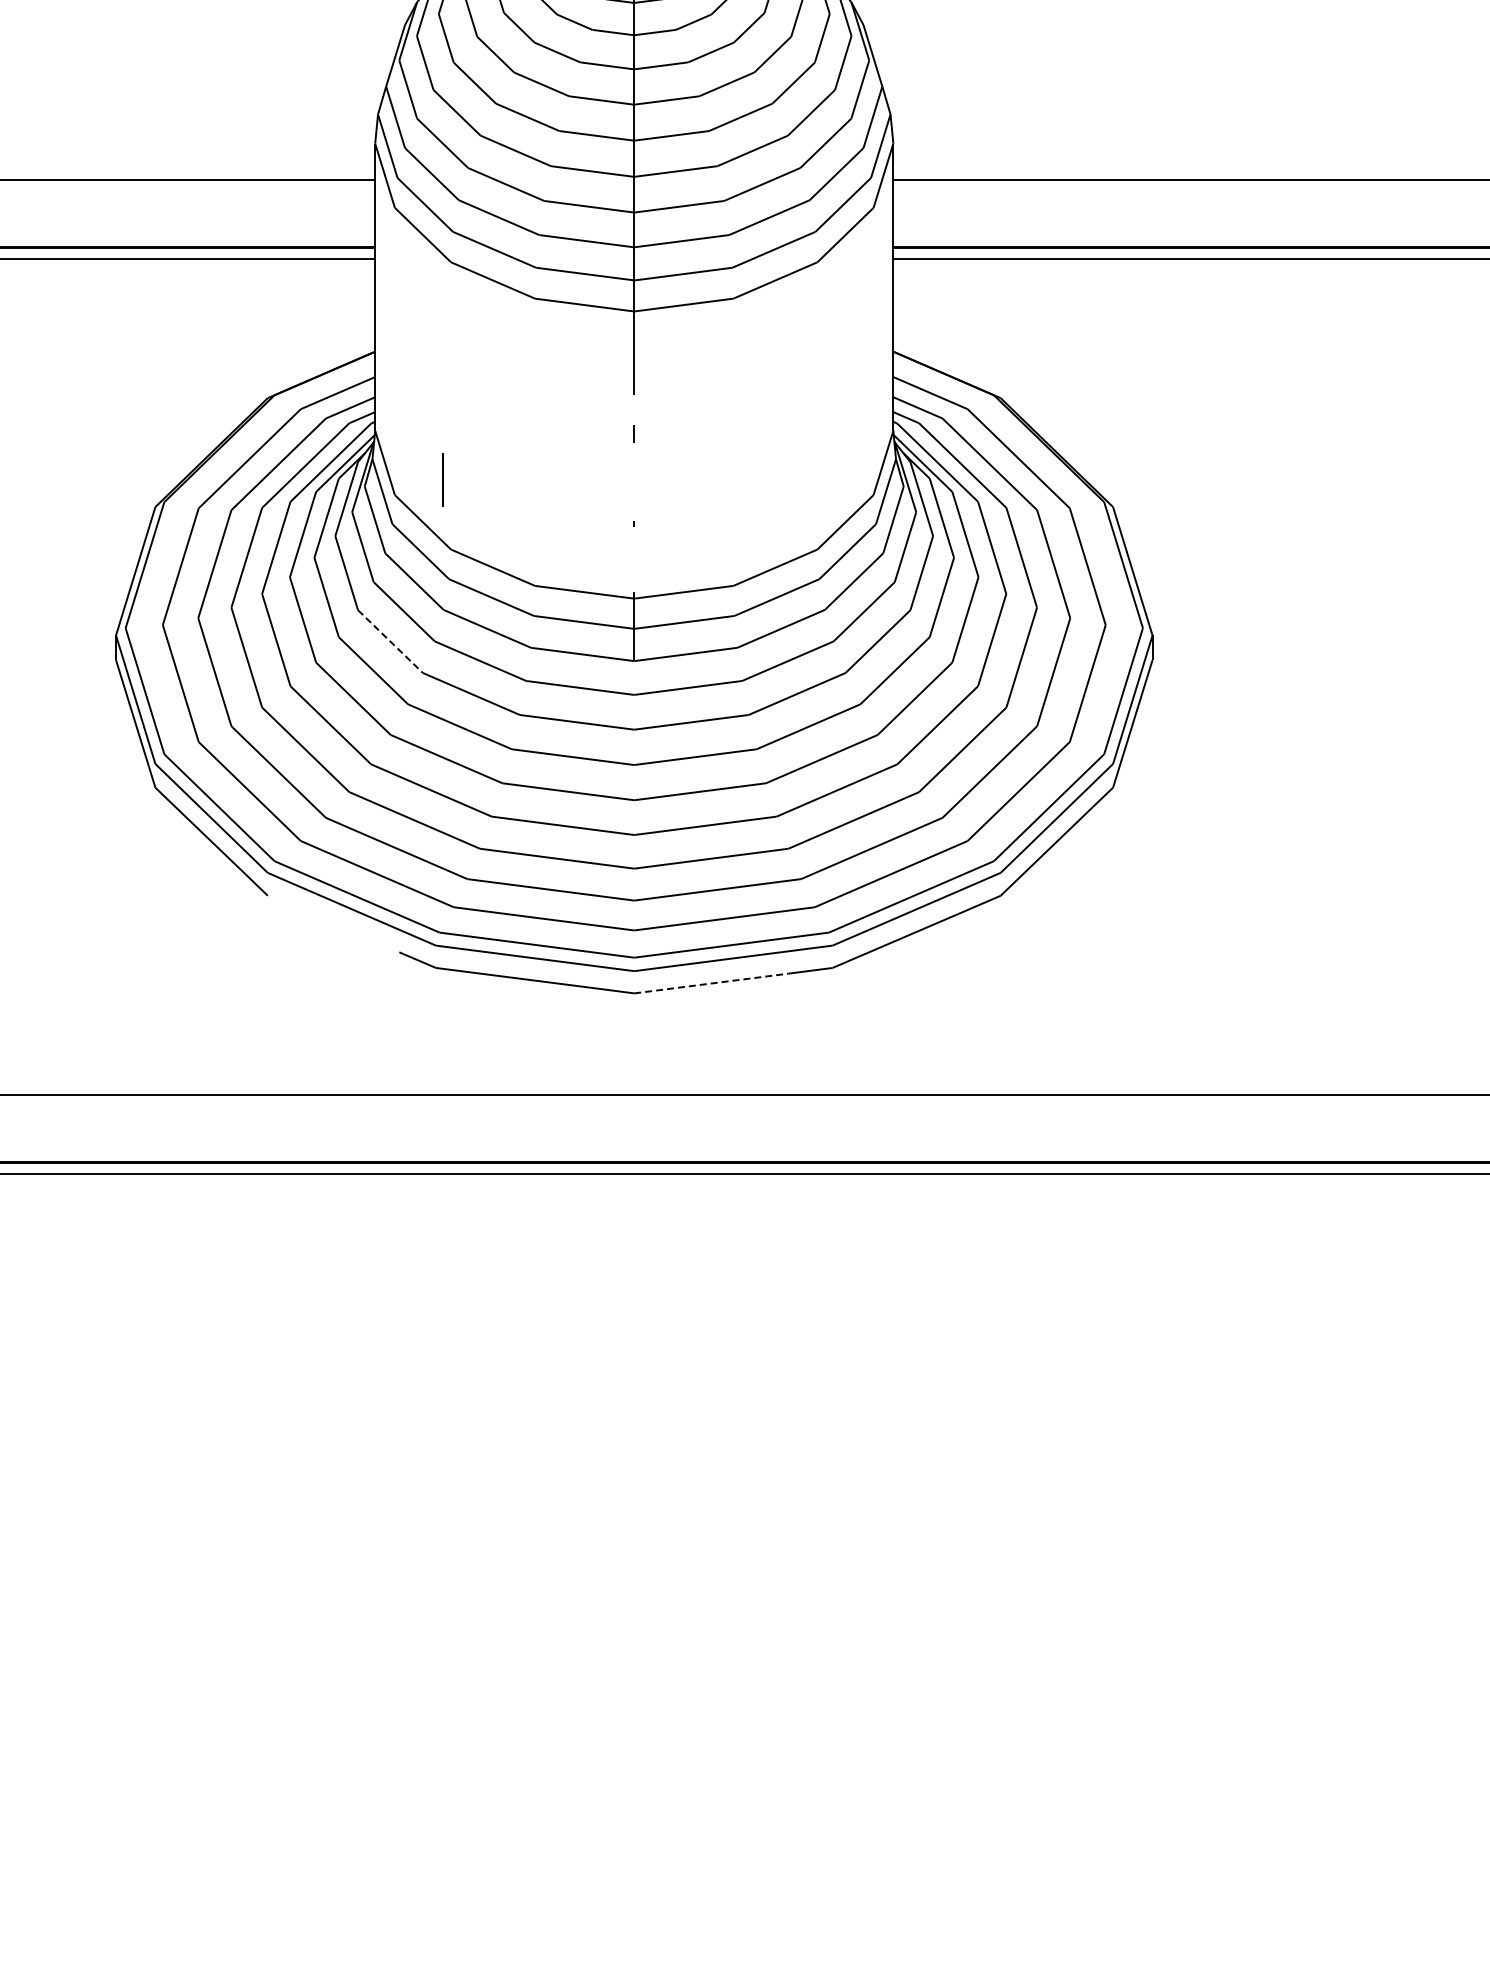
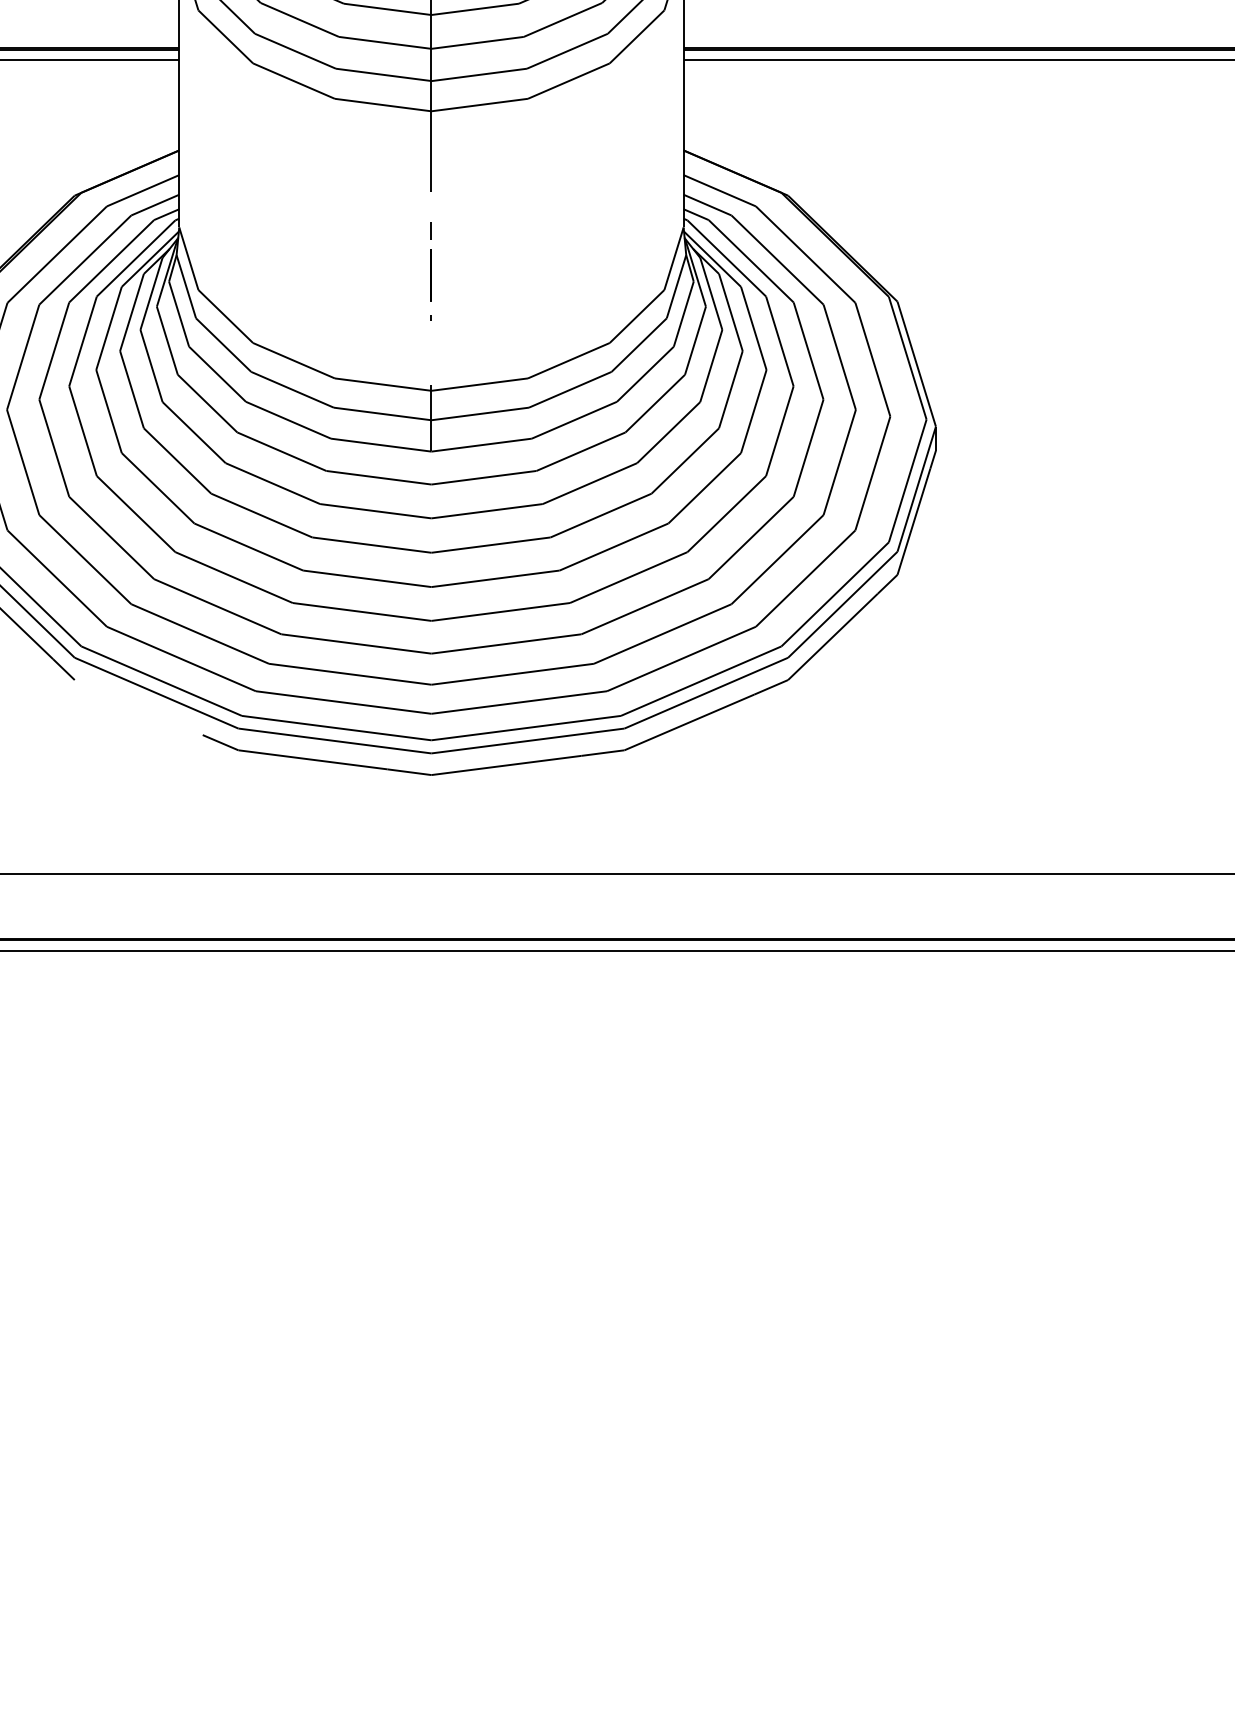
line: (442, 479) -> (430, 274), moved
line: (390, 641) -> (194, 432), dashed -> solid
line: (711, 983) -> (506, 765), dashed -> solid

